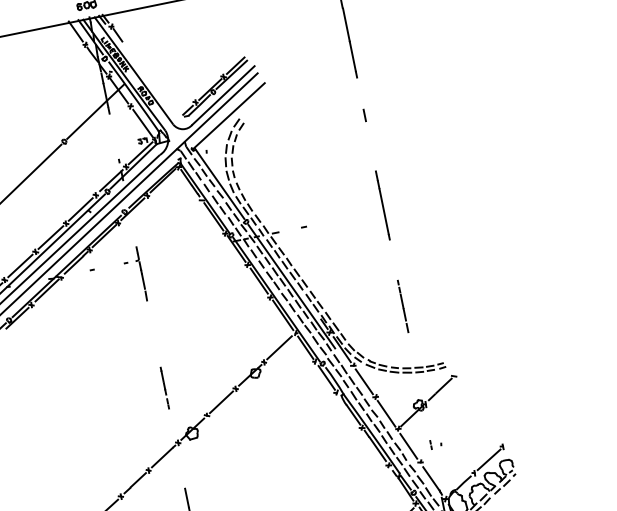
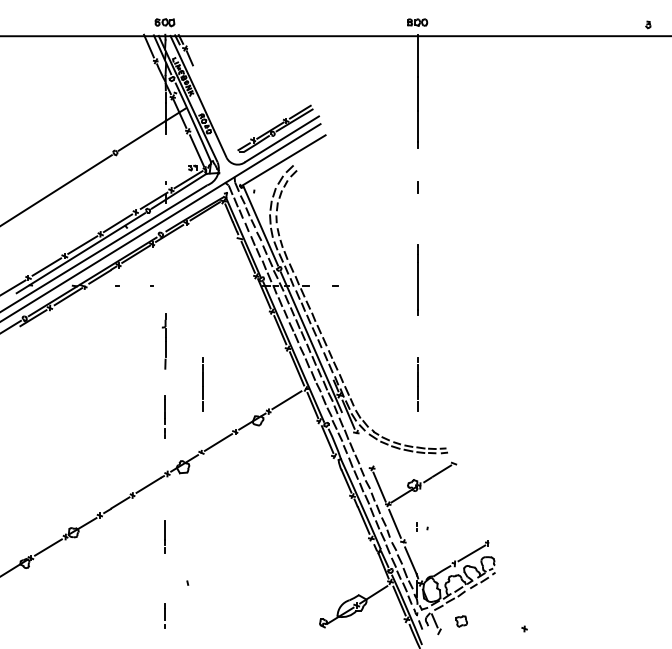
part: (139, 274) -> (163, 341), moved
line: (194, 349) -> (202, 384), added
line: (364, 381) -> (364, 450), removed

